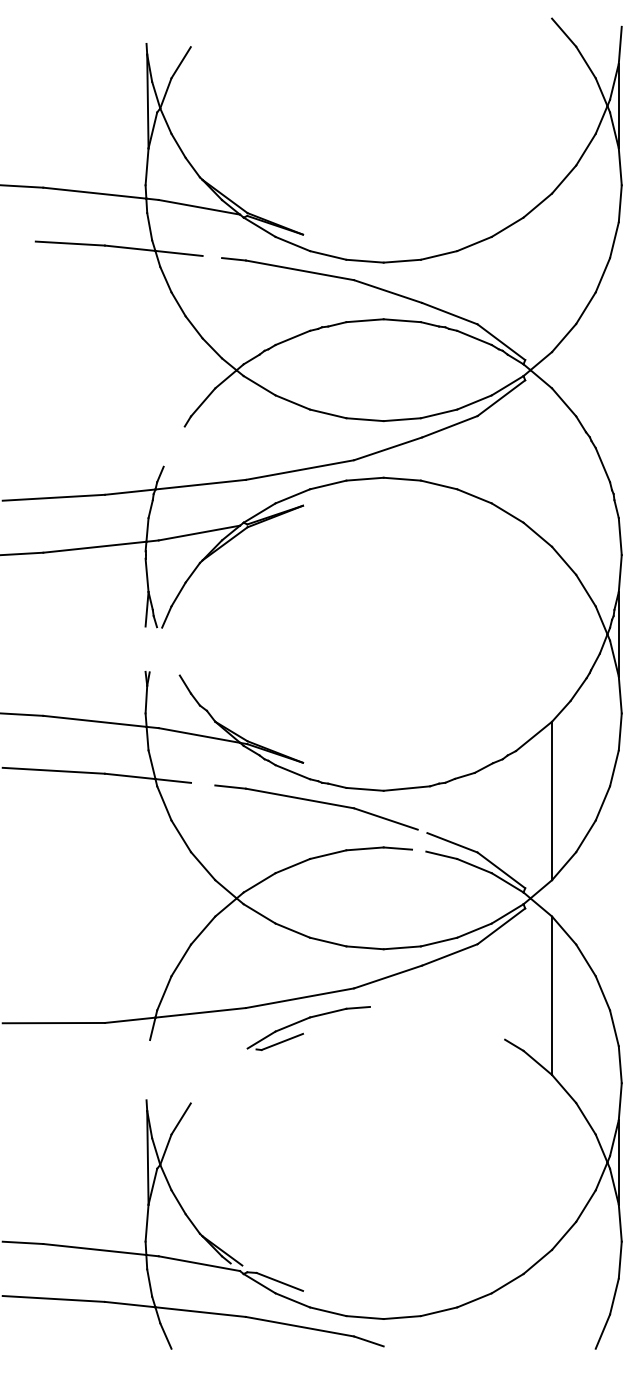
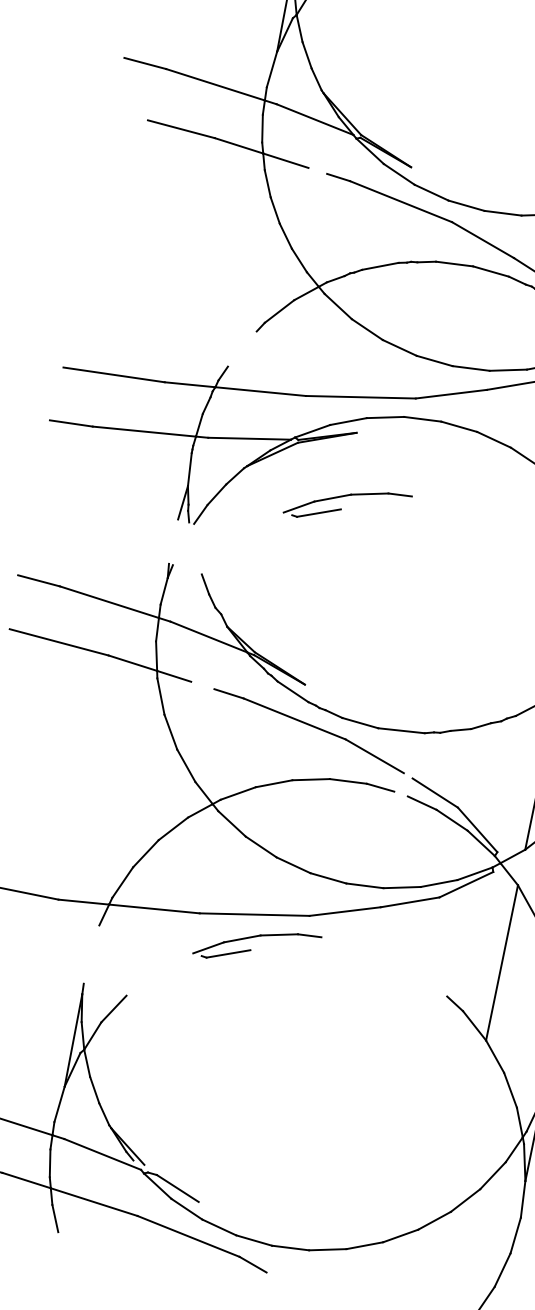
part: (303, 582) -> (341, 508), added

